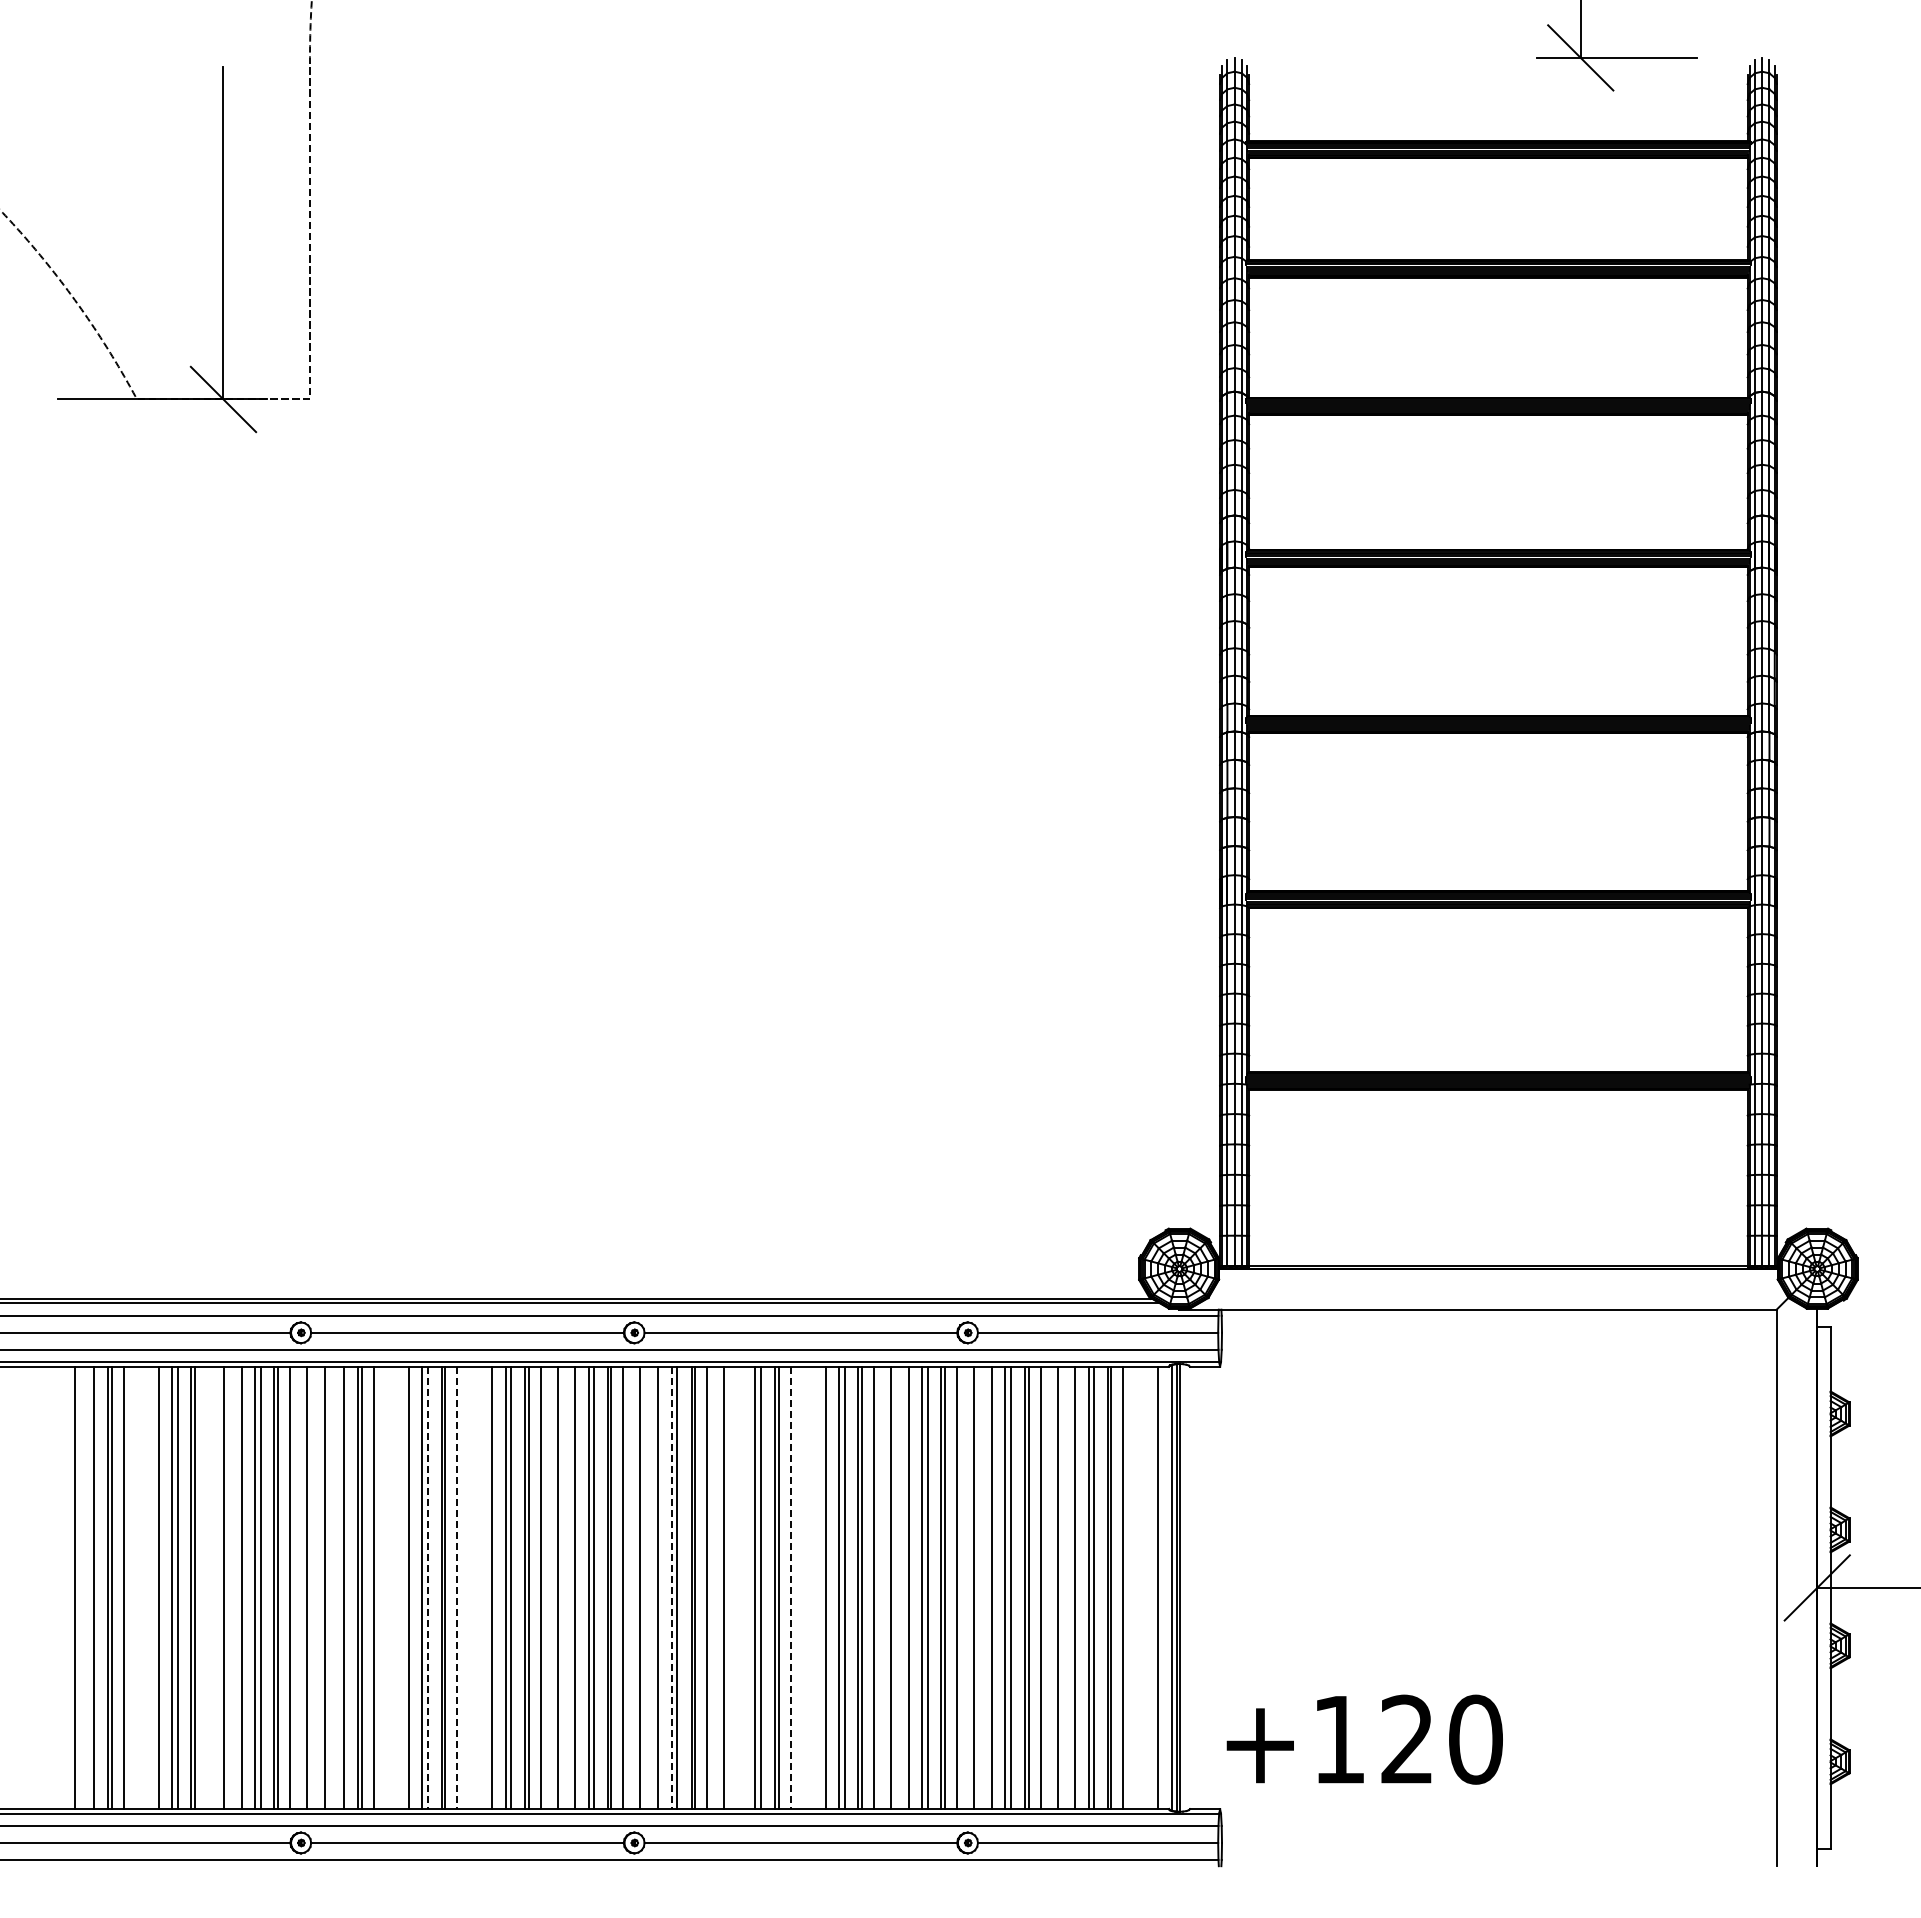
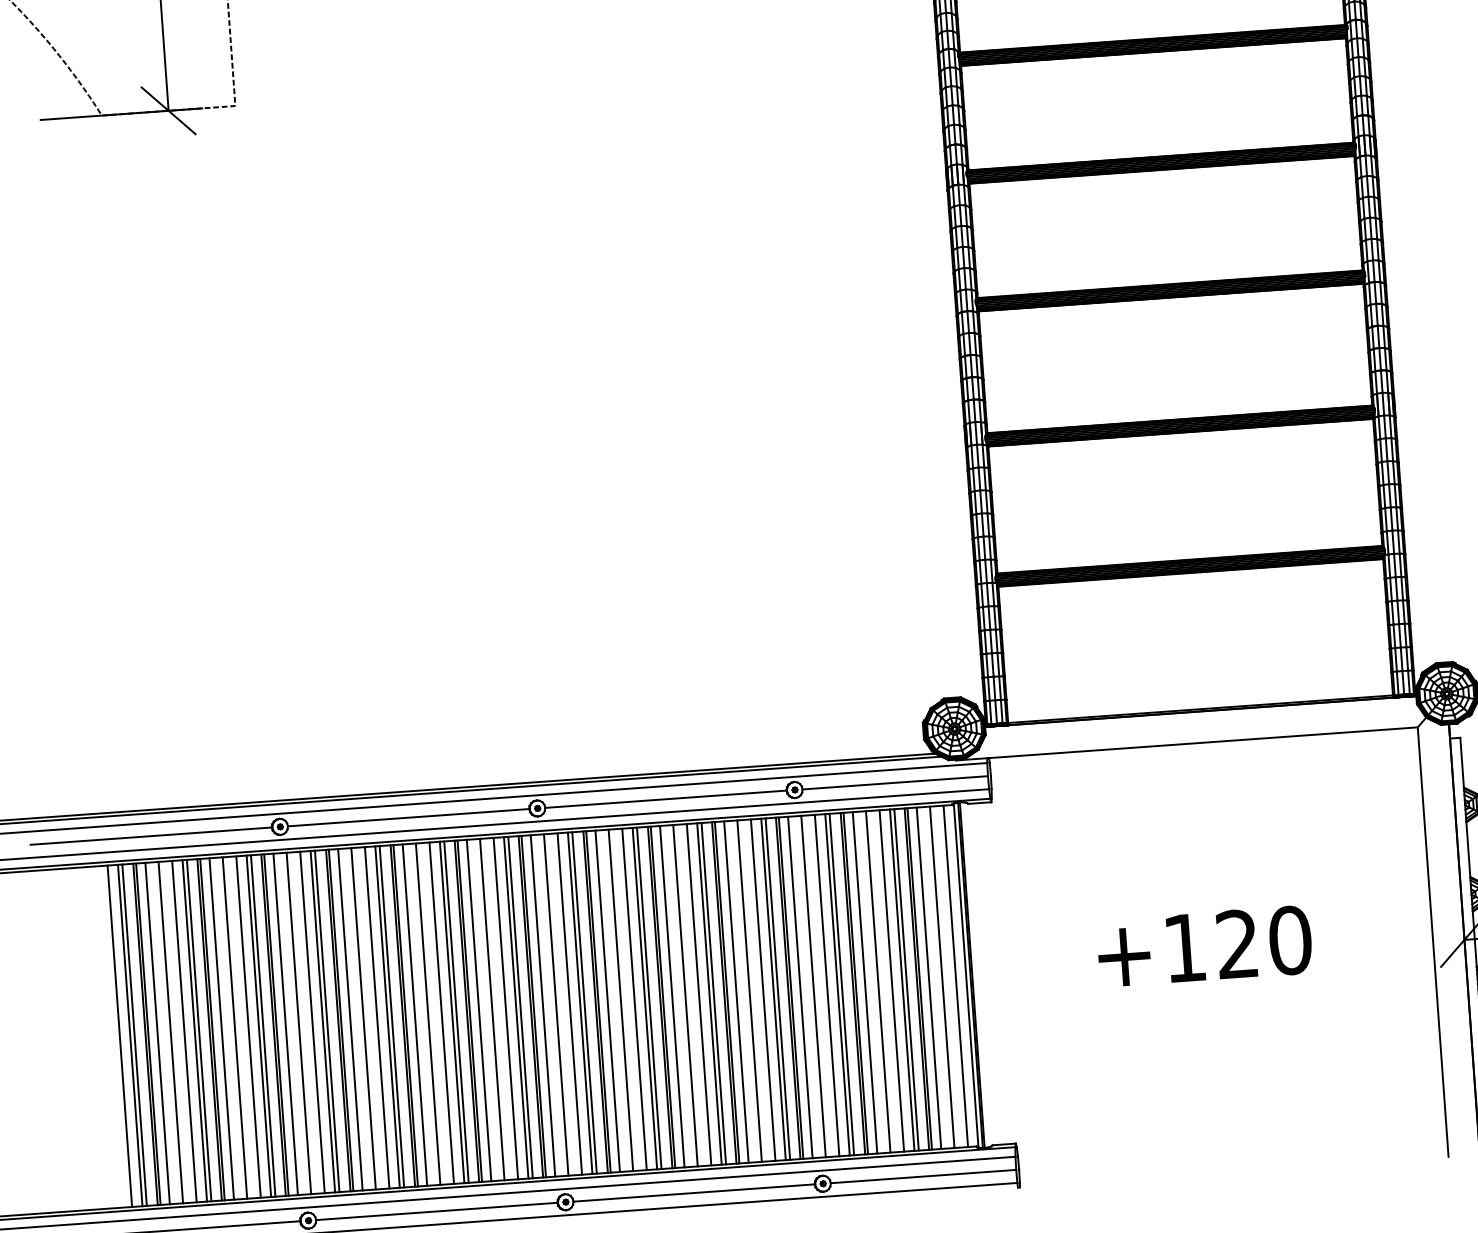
line: (88, 1587) -> (130, 1035), added
line: (141, 1587) -> (171, 1032), added
line: (207, 1587) -> (222, 1028), added
line: (338, 1587) -> (323, 1021), added
line: (390, 1587) -> (363, 1018), added
line: (474, 1587) -> (428, 1013), added
line: (741, 1587) -> (634, 999), added
line: (807, 1587) -> (685, 995), added
line: (1140, 1587) -> (942, 977), added
line: (427, 1588) -> (391, 1017), dashed -> solid
line: (457, 1588) -> (415, 1015), dashed -> solid
line: (671, 1588) -> (580, 1003), dashed -> solid
line: (790, 1588) -> (672, 997), dashed -> solid
text: (1364, 1739) -> (1204, 946), moved

